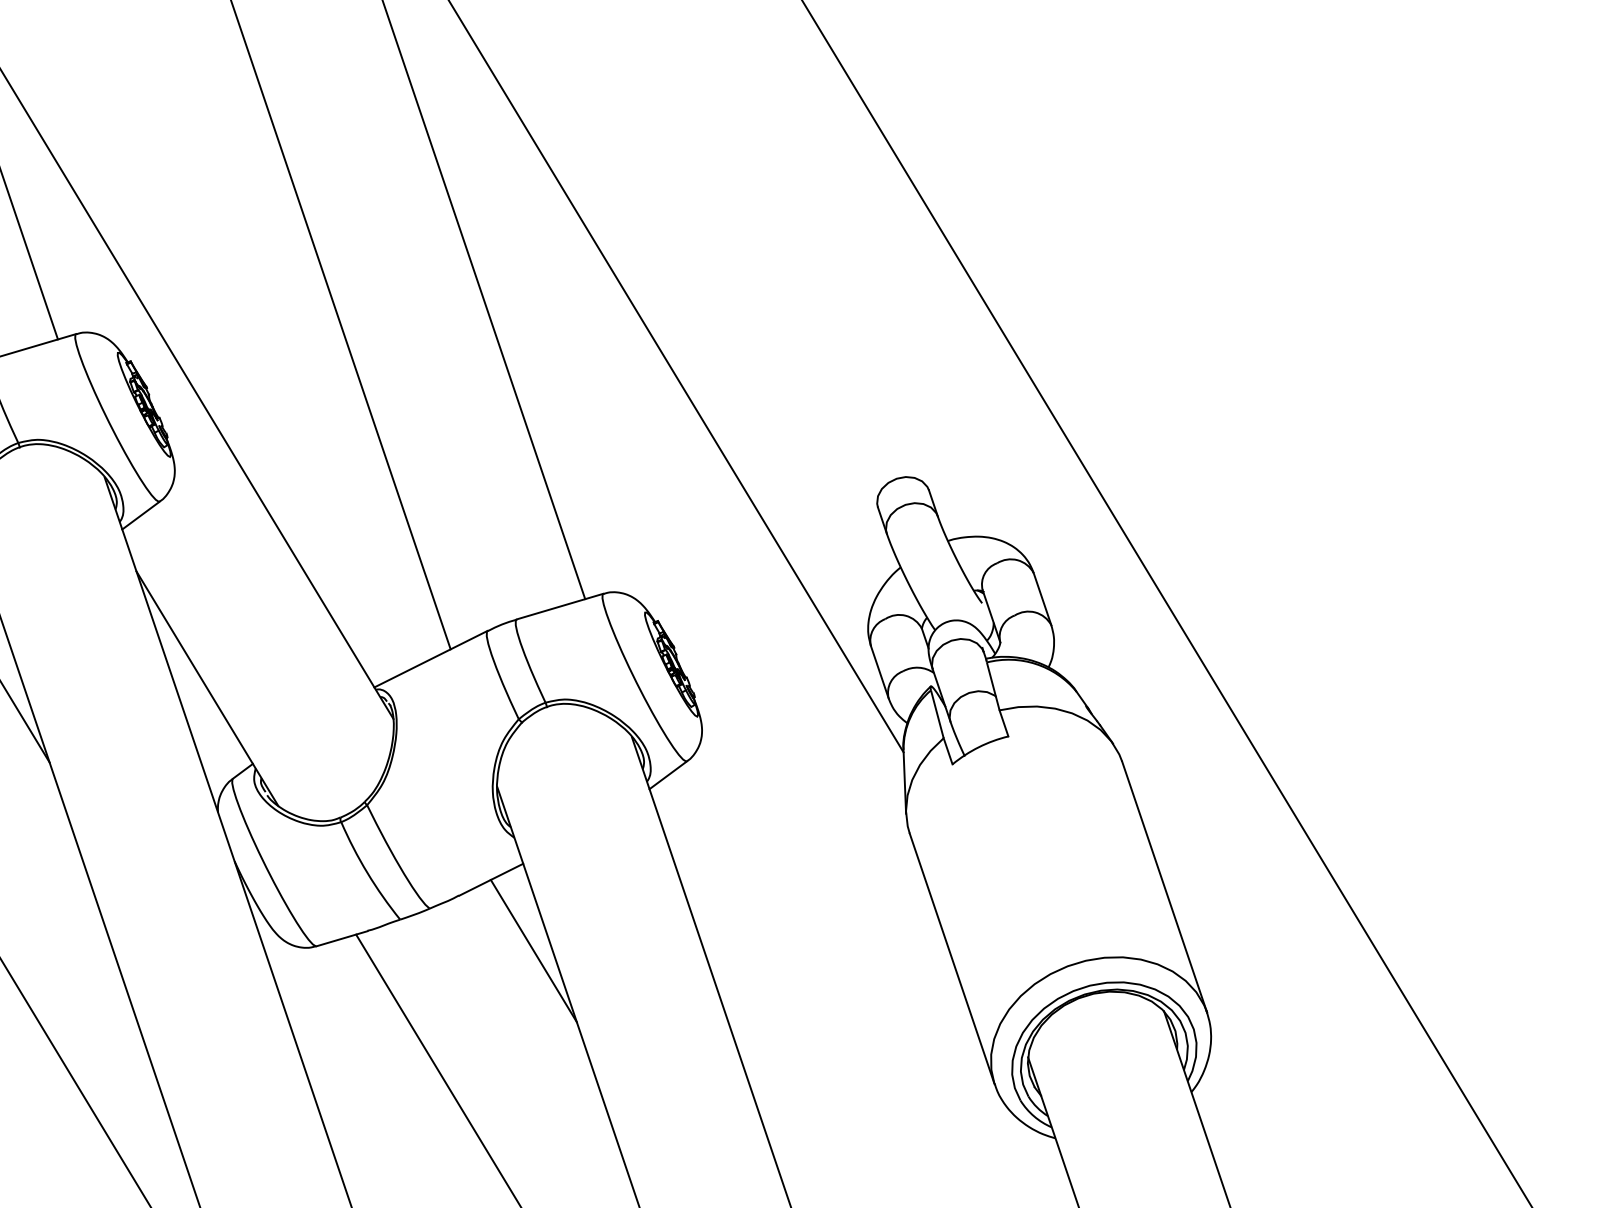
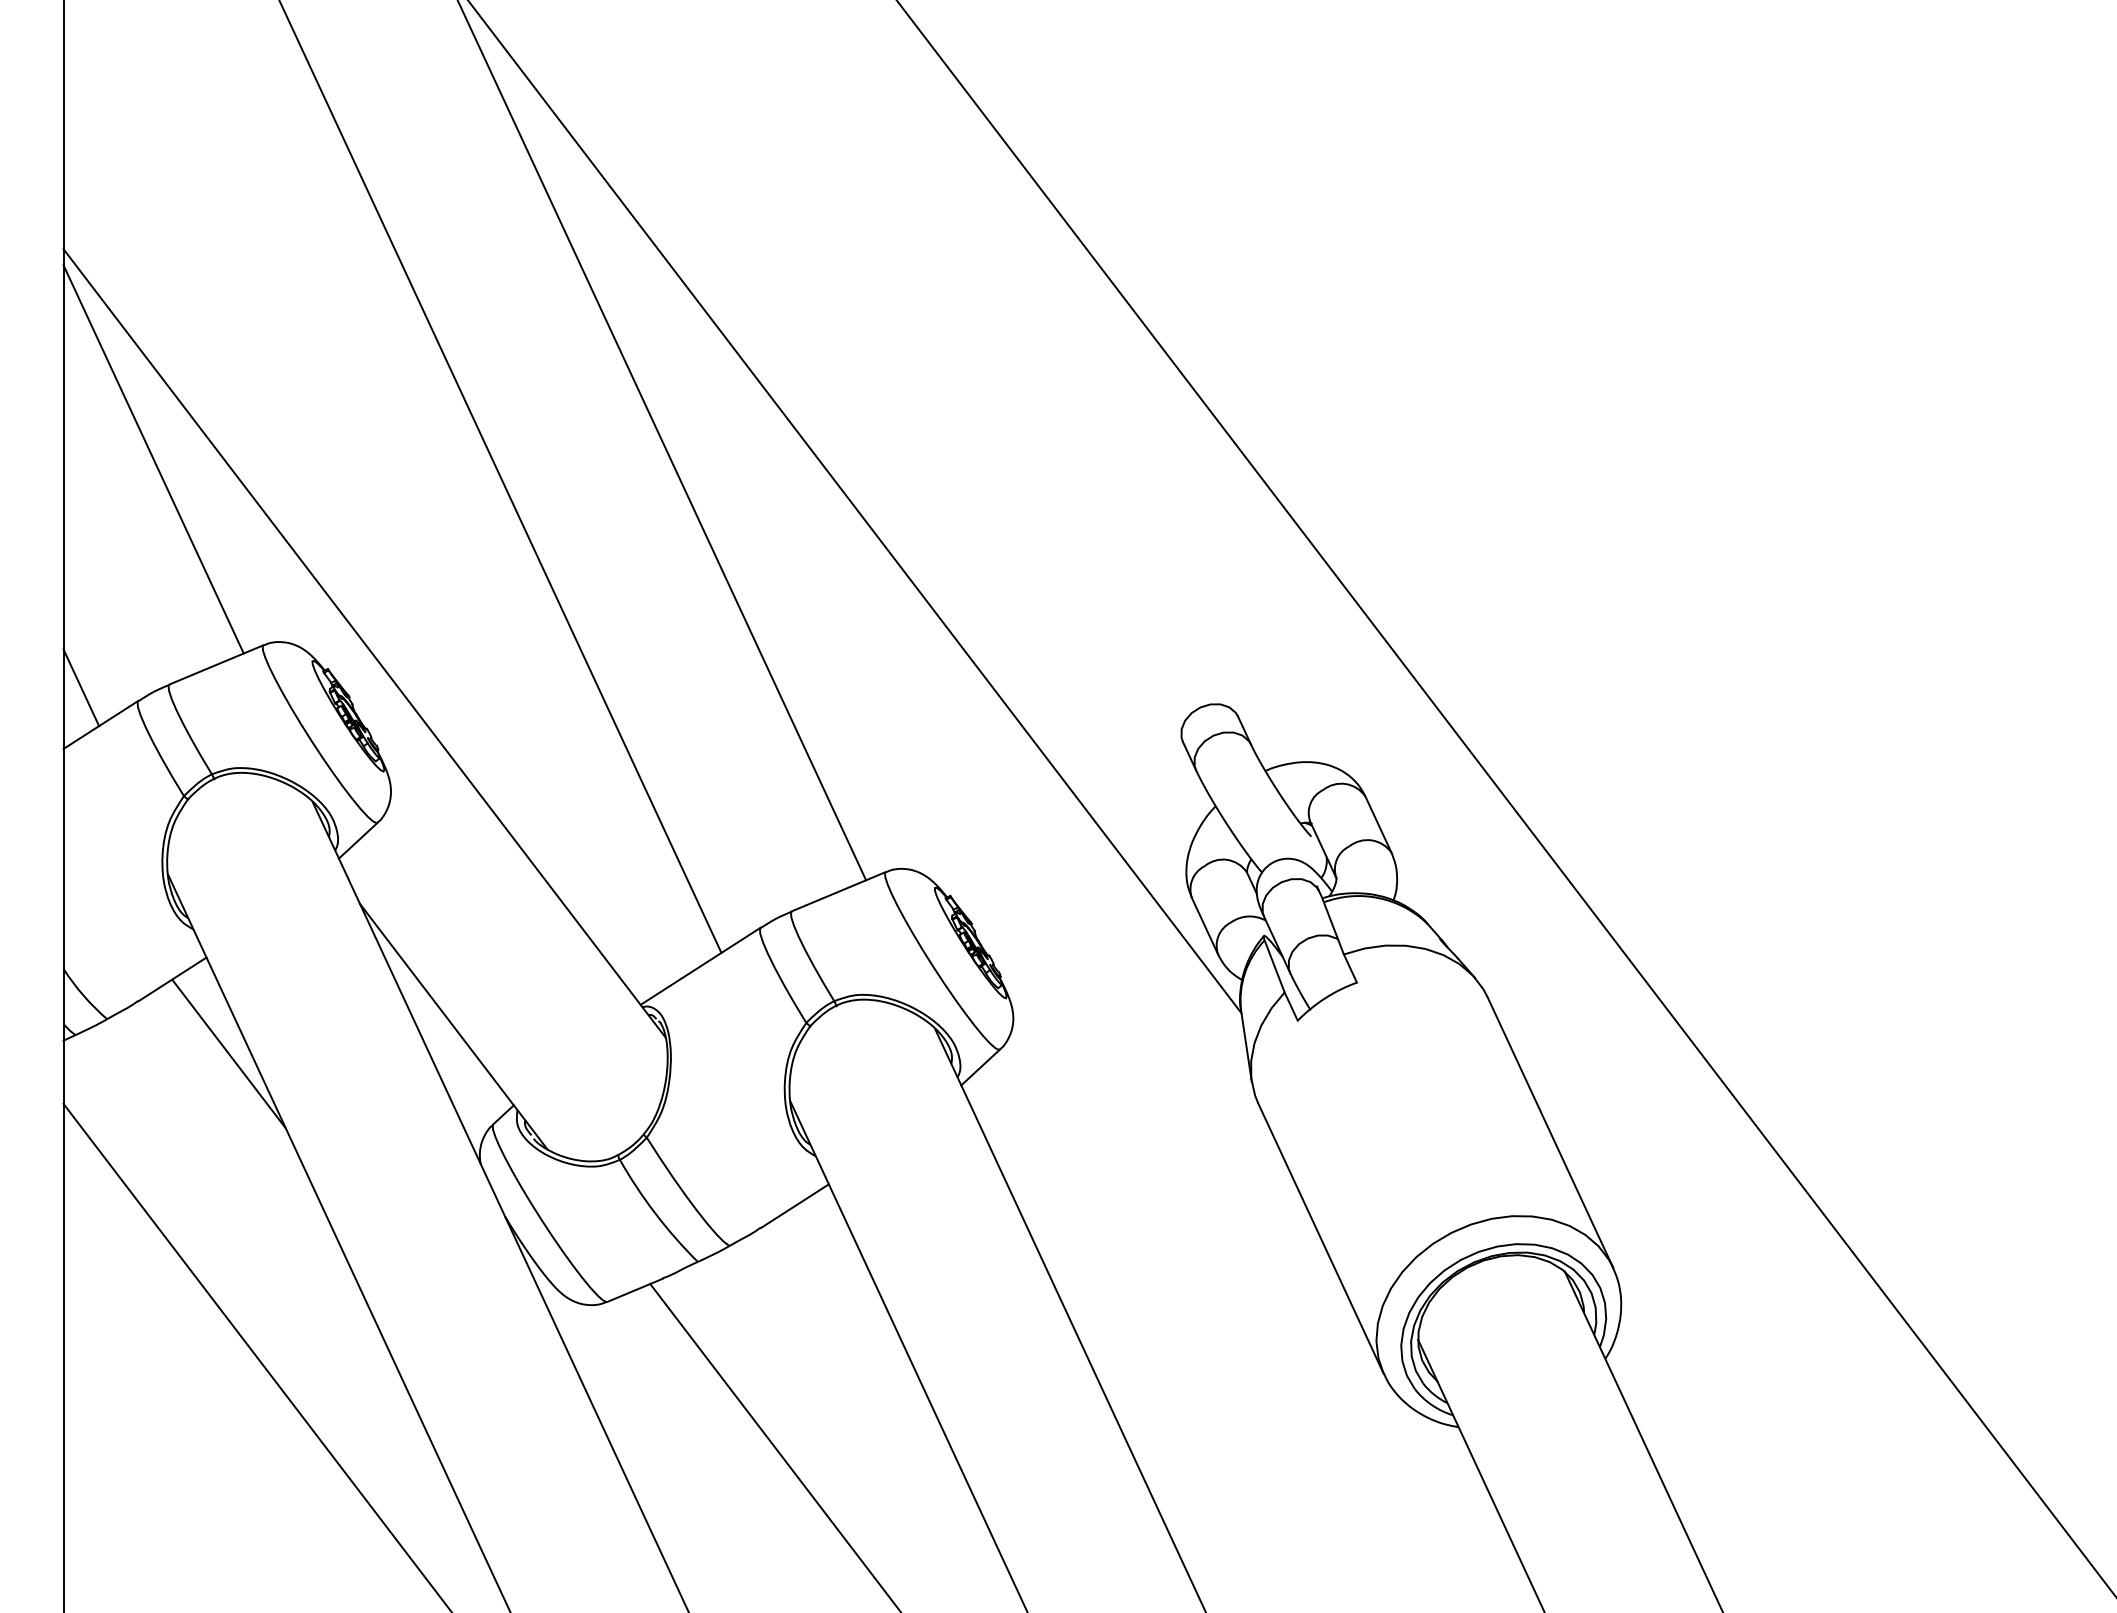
line: (533, 950) -> (851, 1280), removed

